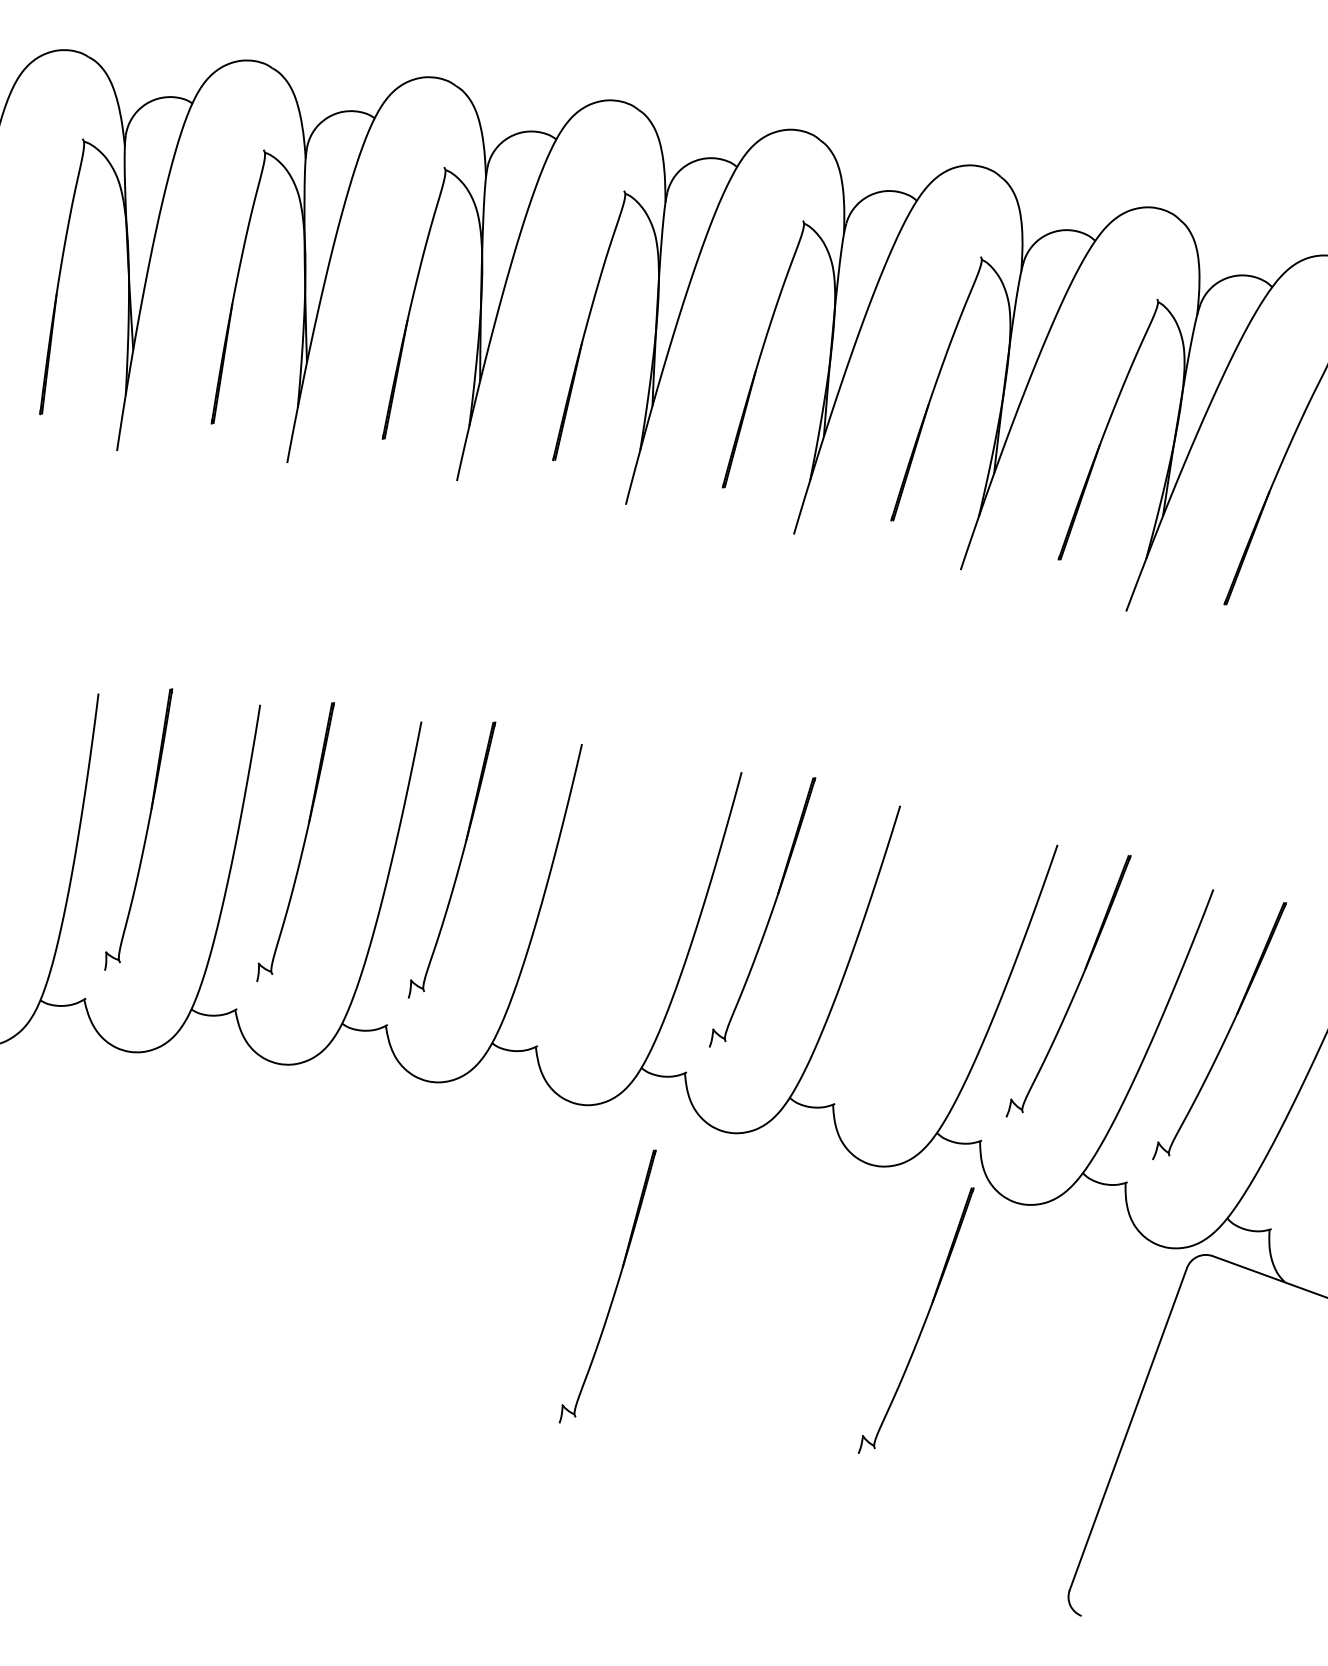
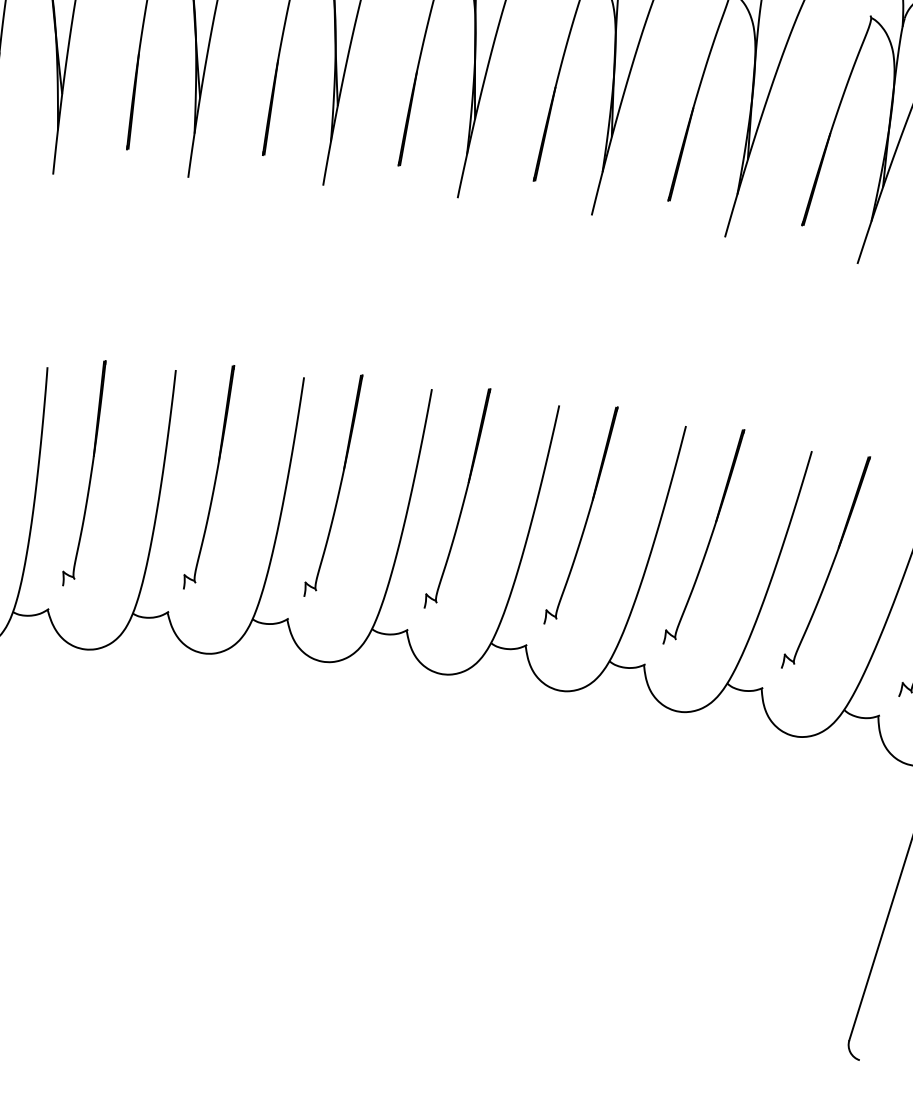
part: (615, 1287) -> (463, 498), moved
part: (923, 1322) -> (709, 538), moved

